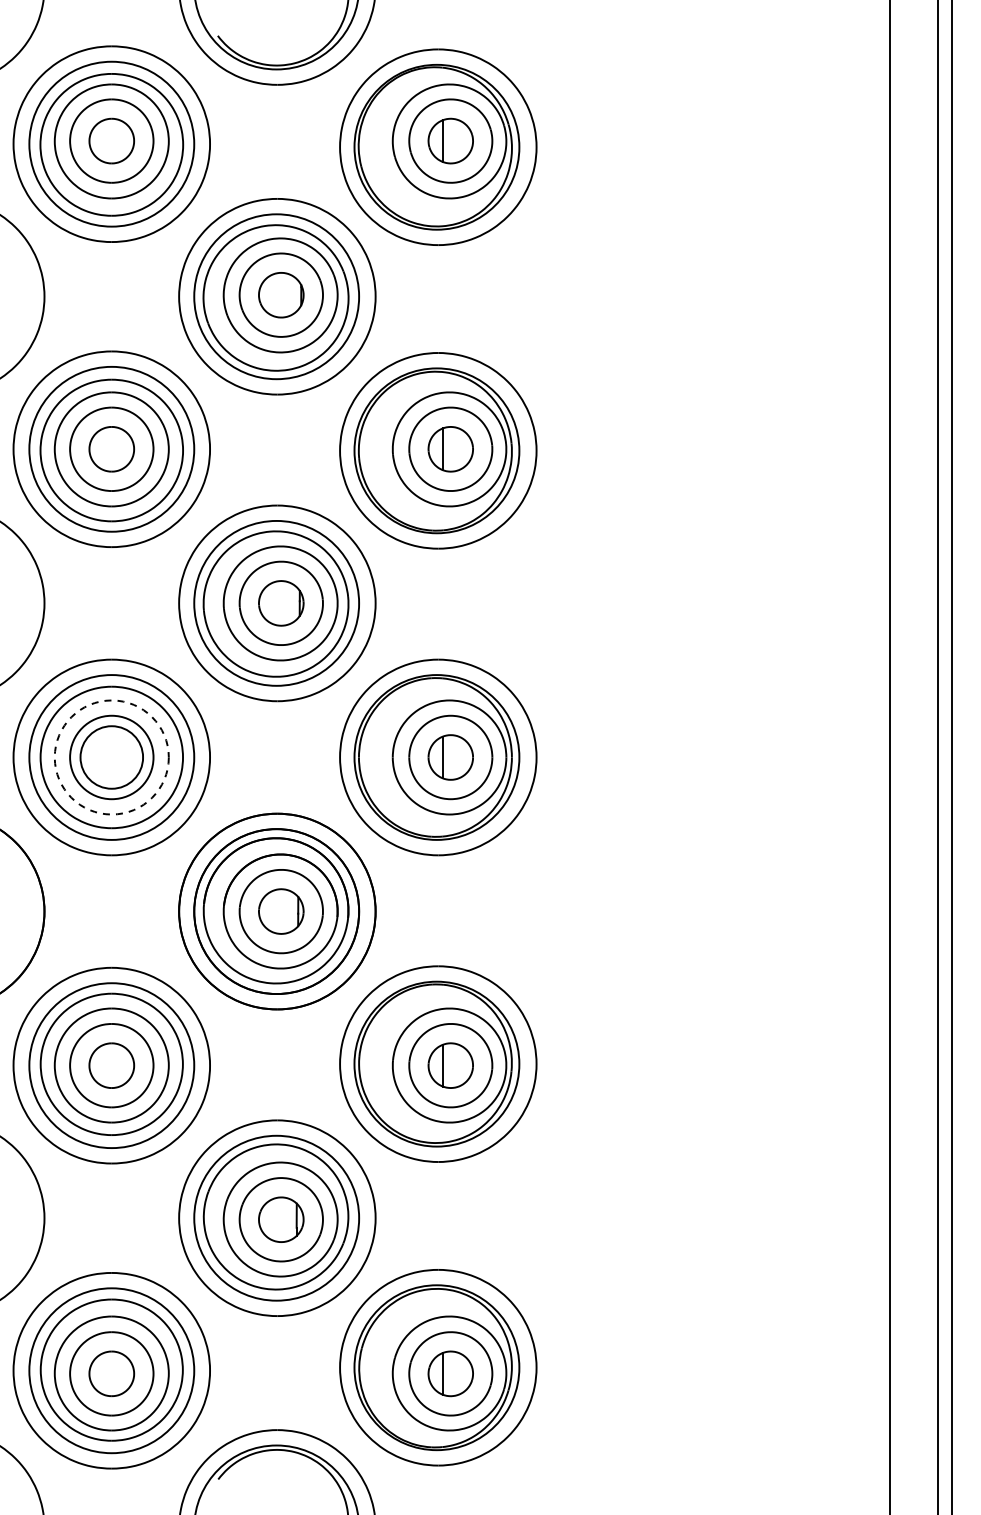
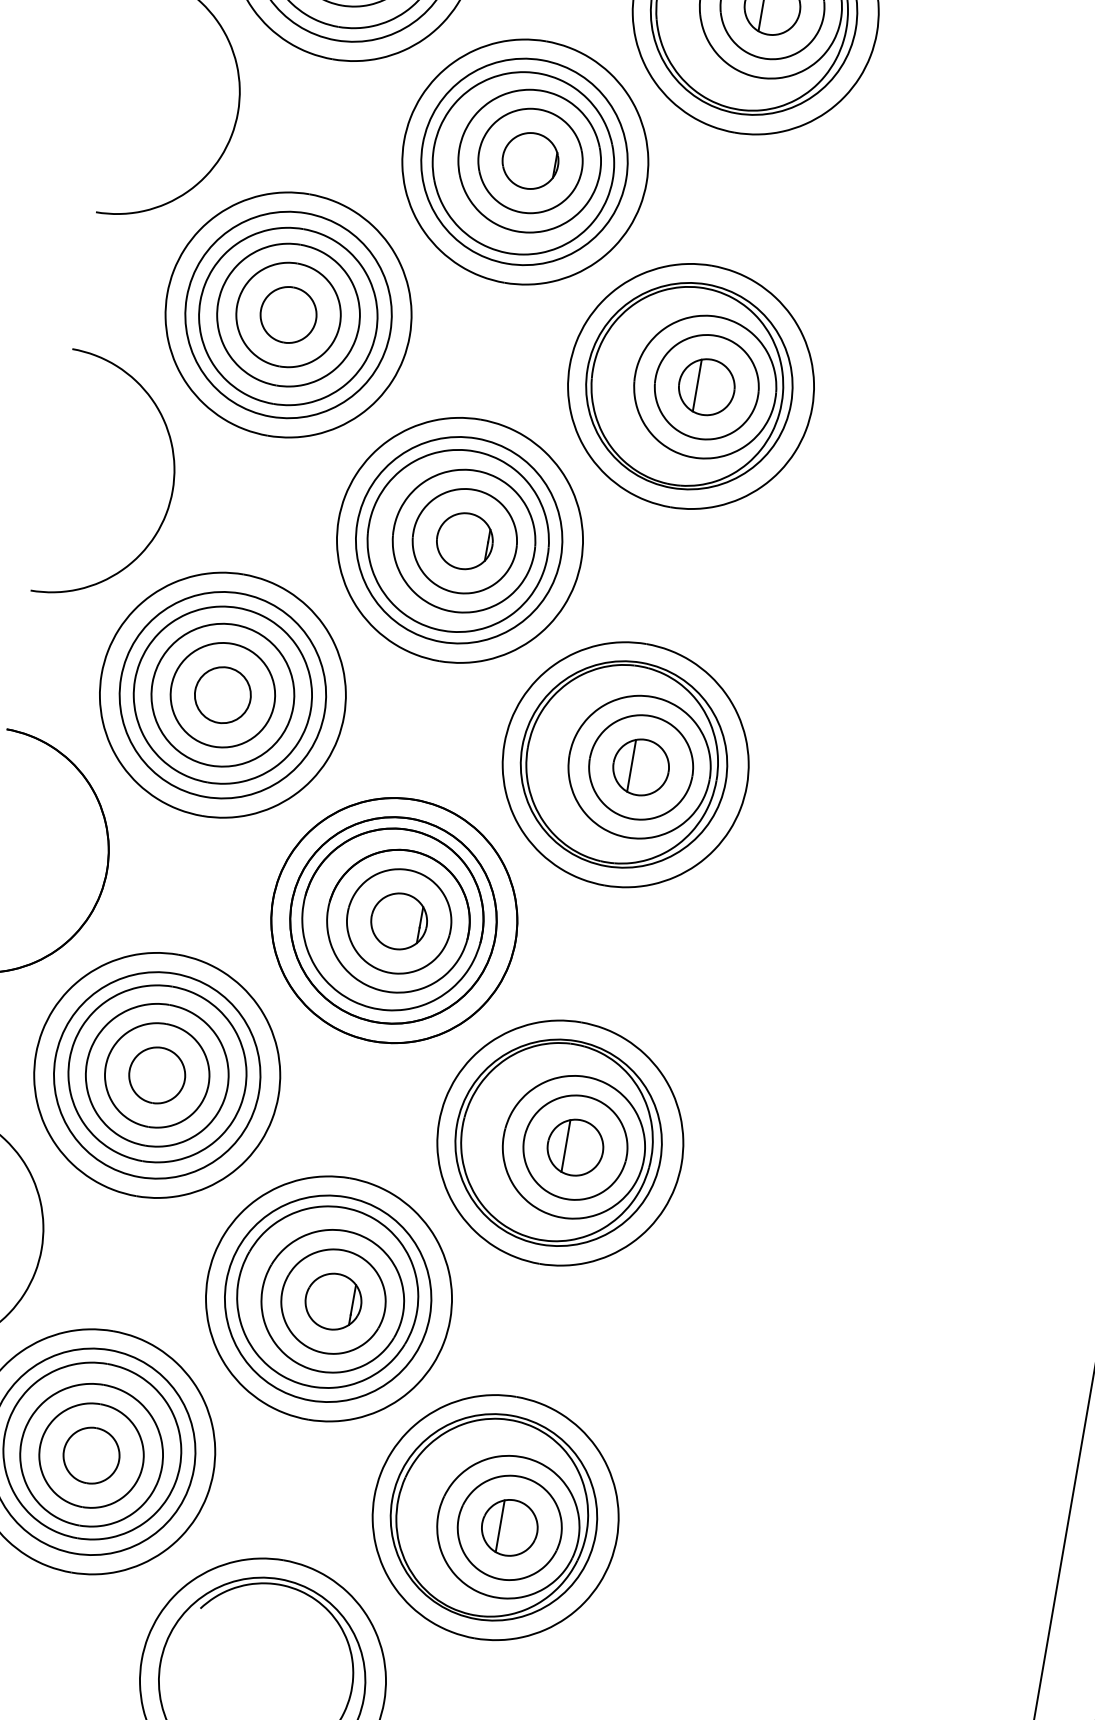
circle: (111, 757) -> (222, 695), dashed -> solid
circle: (111, 757) -> (222, 695), size x0.71

